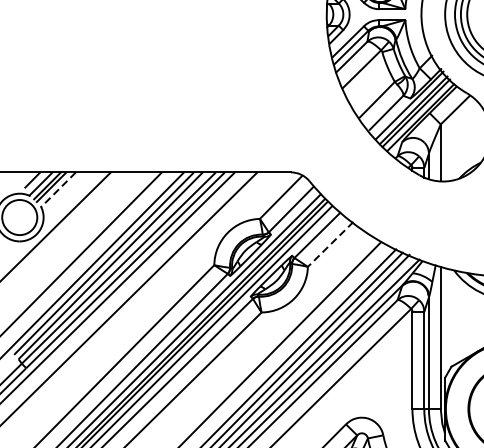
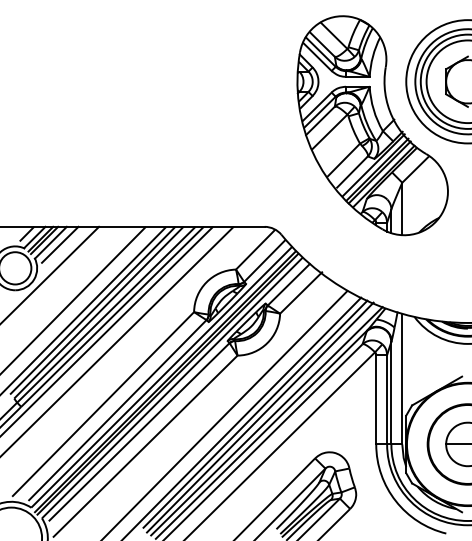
line: (58, 190) -> (50, 243), dashed -> solid
line: (68, 191) -> (60, 244), added
line: (330, 244) -> (300, 293), dashed -> solid

